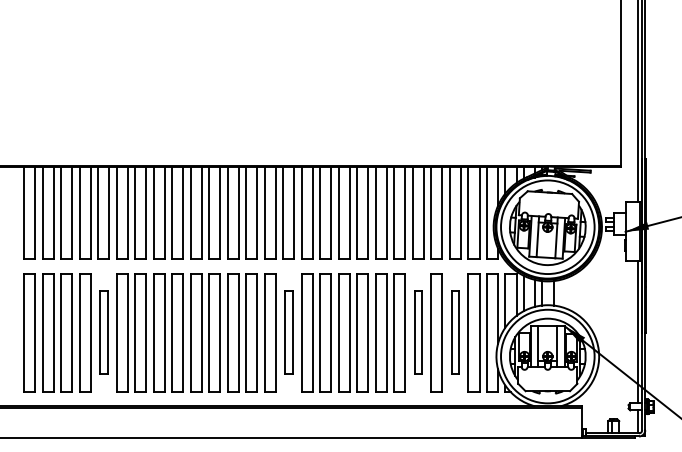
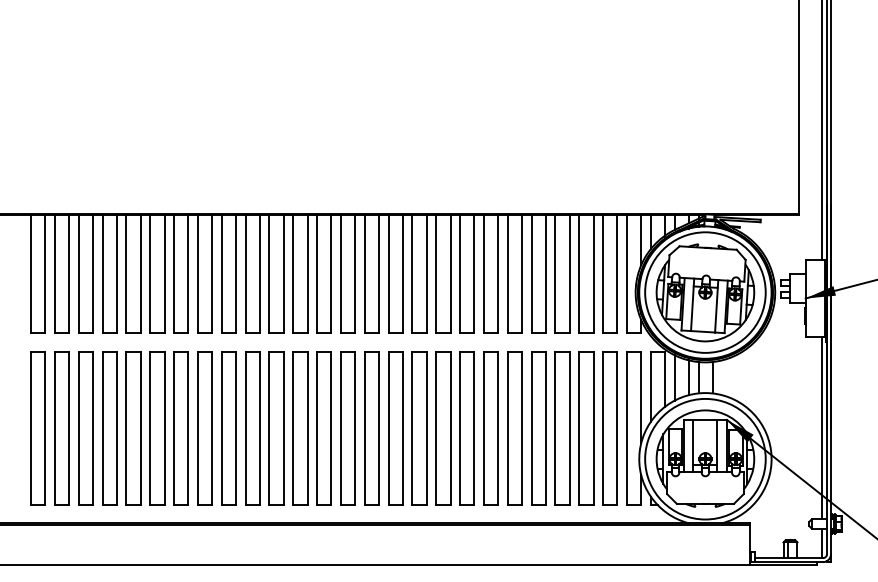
part: (103, 332) -> (133, 428), size x1.43
part: (288, 332) -> (371, 428), size x1.43
part: (418, 332) -> (538, 428), size x1.43
part: (455, 332) -> (586, 428), size x1.43

